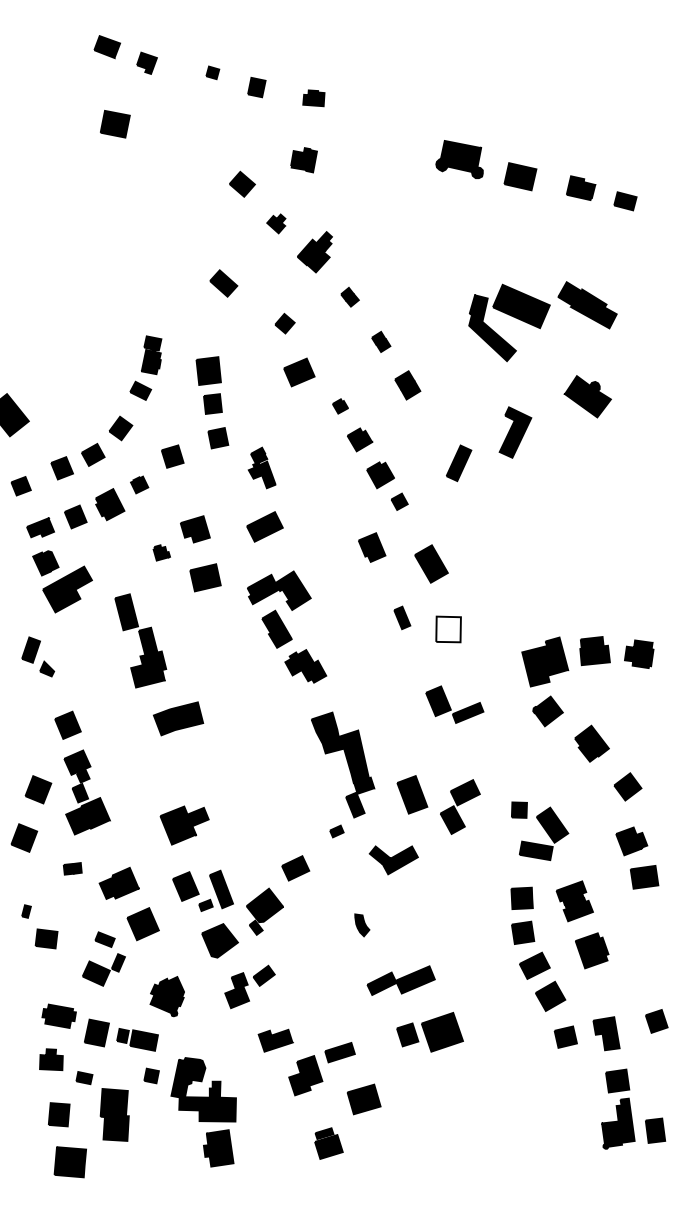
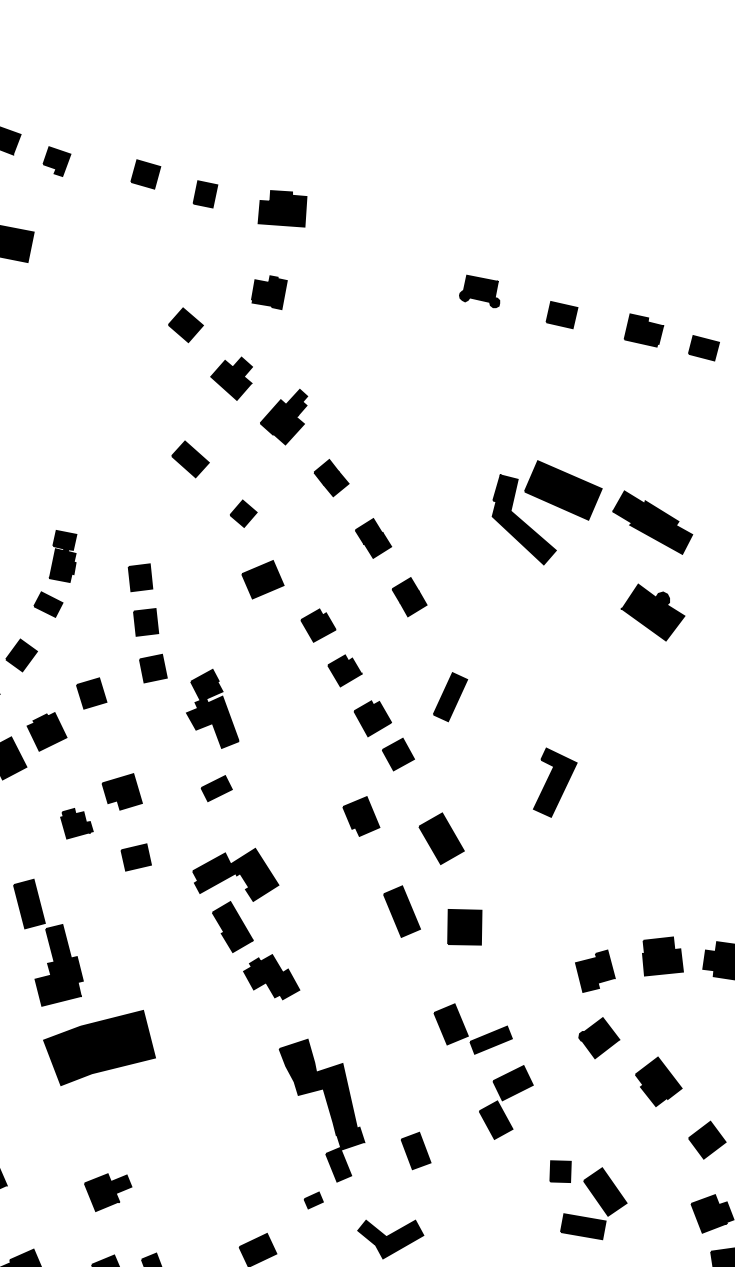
part: (212, 72) -> (145, 174), size x1.67
part: (313, 98) -> (282, 209), size x1.67
part: (459, 158) -> (479, 290), size x0.62
part: (520, 176) -> (562, 314), size x0.71
part: (276, 223) -> (232, 378), size x1.67
part: (223, 283) -> (190, 459), moved
part: (349, 296) -> (330, 476), size x1.43
part: (587, 305) -> (652, 522), moved
part: (381, 341) -> (374, 537), size x1.43
part: (208, 370) -> (140, 577), size x0.71
part: (340, 406) -> (318, 625), size x1.67
part: (515, 432) -> (555, 782), moved
part: (459, 463) -> (451, 697), moved
part: (261, 467) -> (211, 708), size x1.43
part: (139, 484) -> (46, 731), size x1.67
part: (399, 501) -> (398, 754), size x1.43
part: (265, 526) -> (217, 788), size x0.62
part: (161, 552) -> (76, 823), size x1.43
part: (205, 577) -> (136, 856), size x0.71
part: (402, 617) -> (402, 911), size x1.67
fill: (448, 629) -> (464, 927), added
part: (544, 661) -> (594, 970), size x0.62
part: (178, 718) -> (99, 1047), size x1.67
part: (412, 794) -> (415, 1150), size x0.71
part: (460, 806) -> (506, 1101), moved
part: (185, 825) -> (108, 1192), size x0.71

